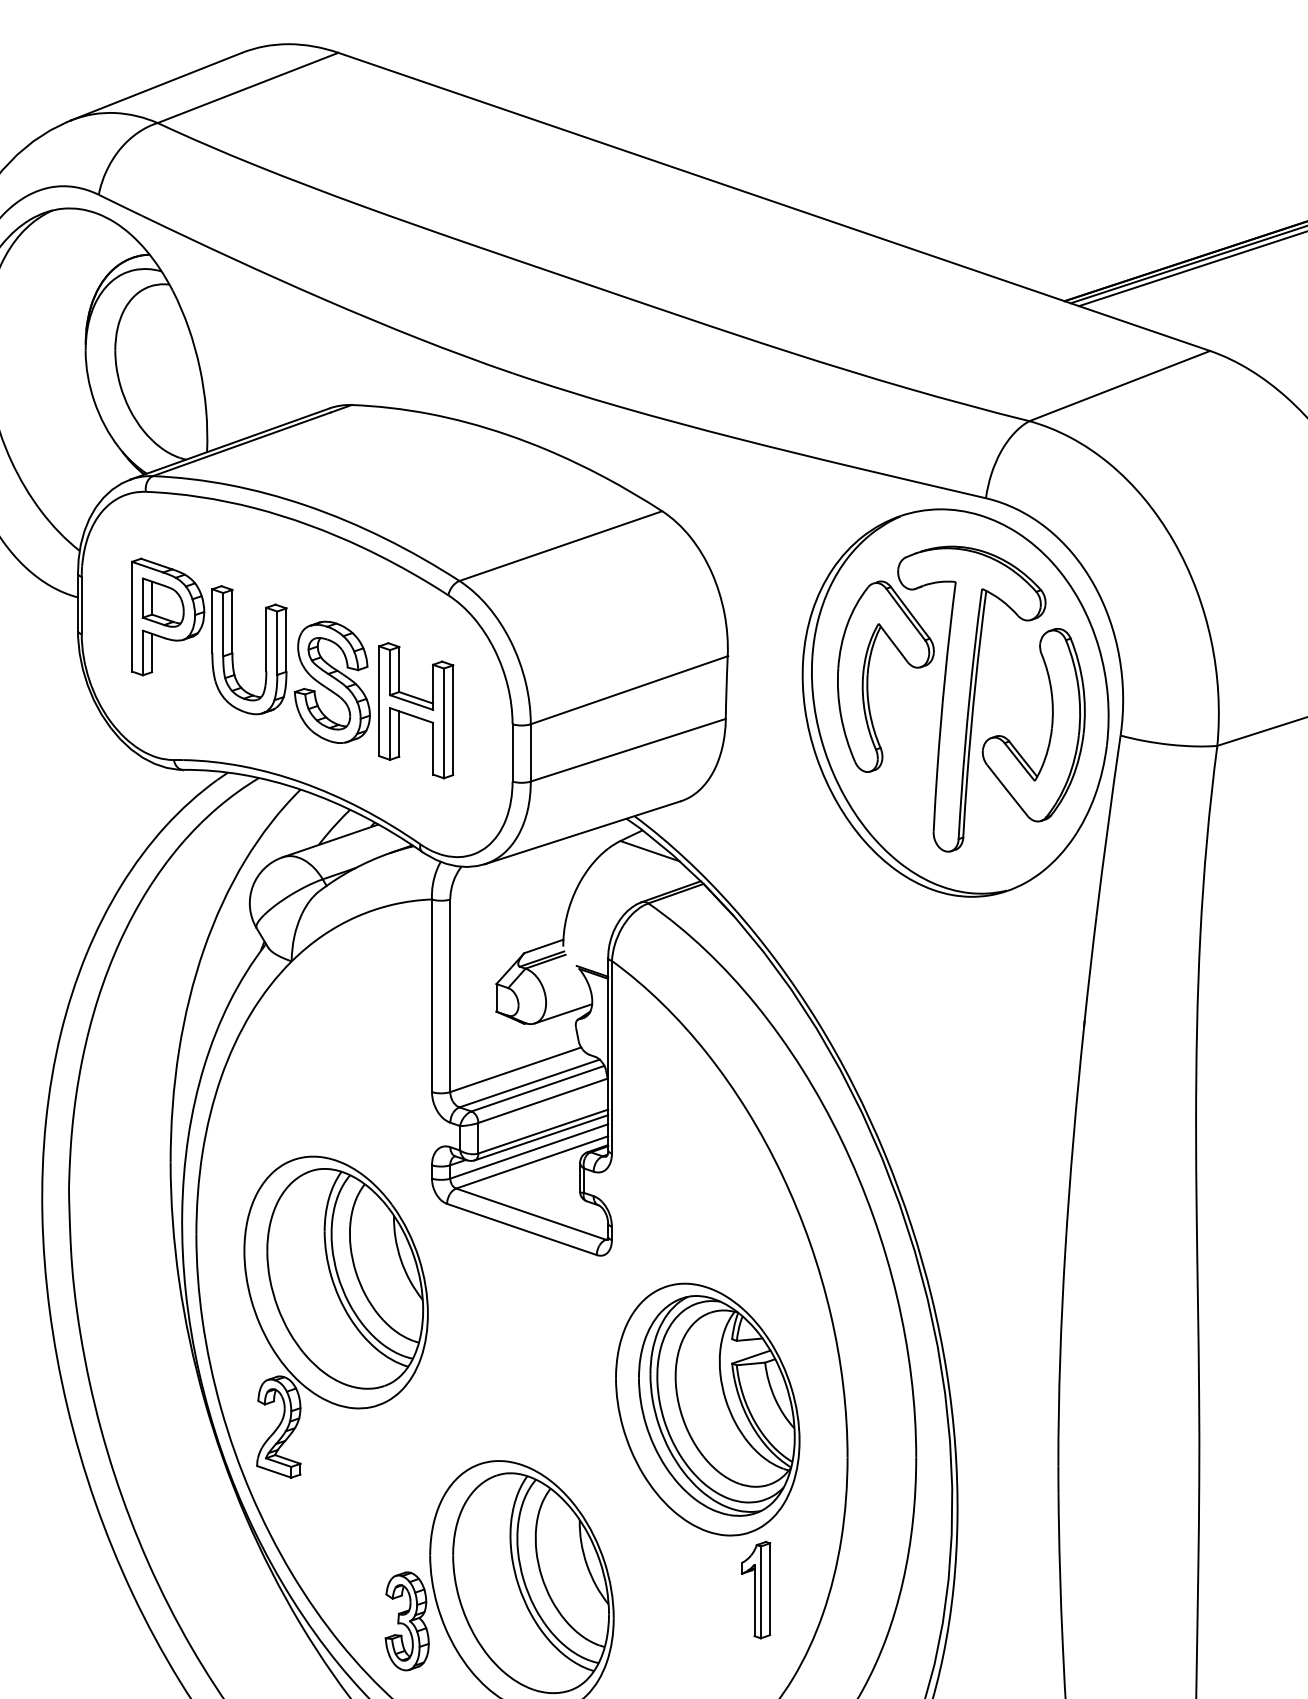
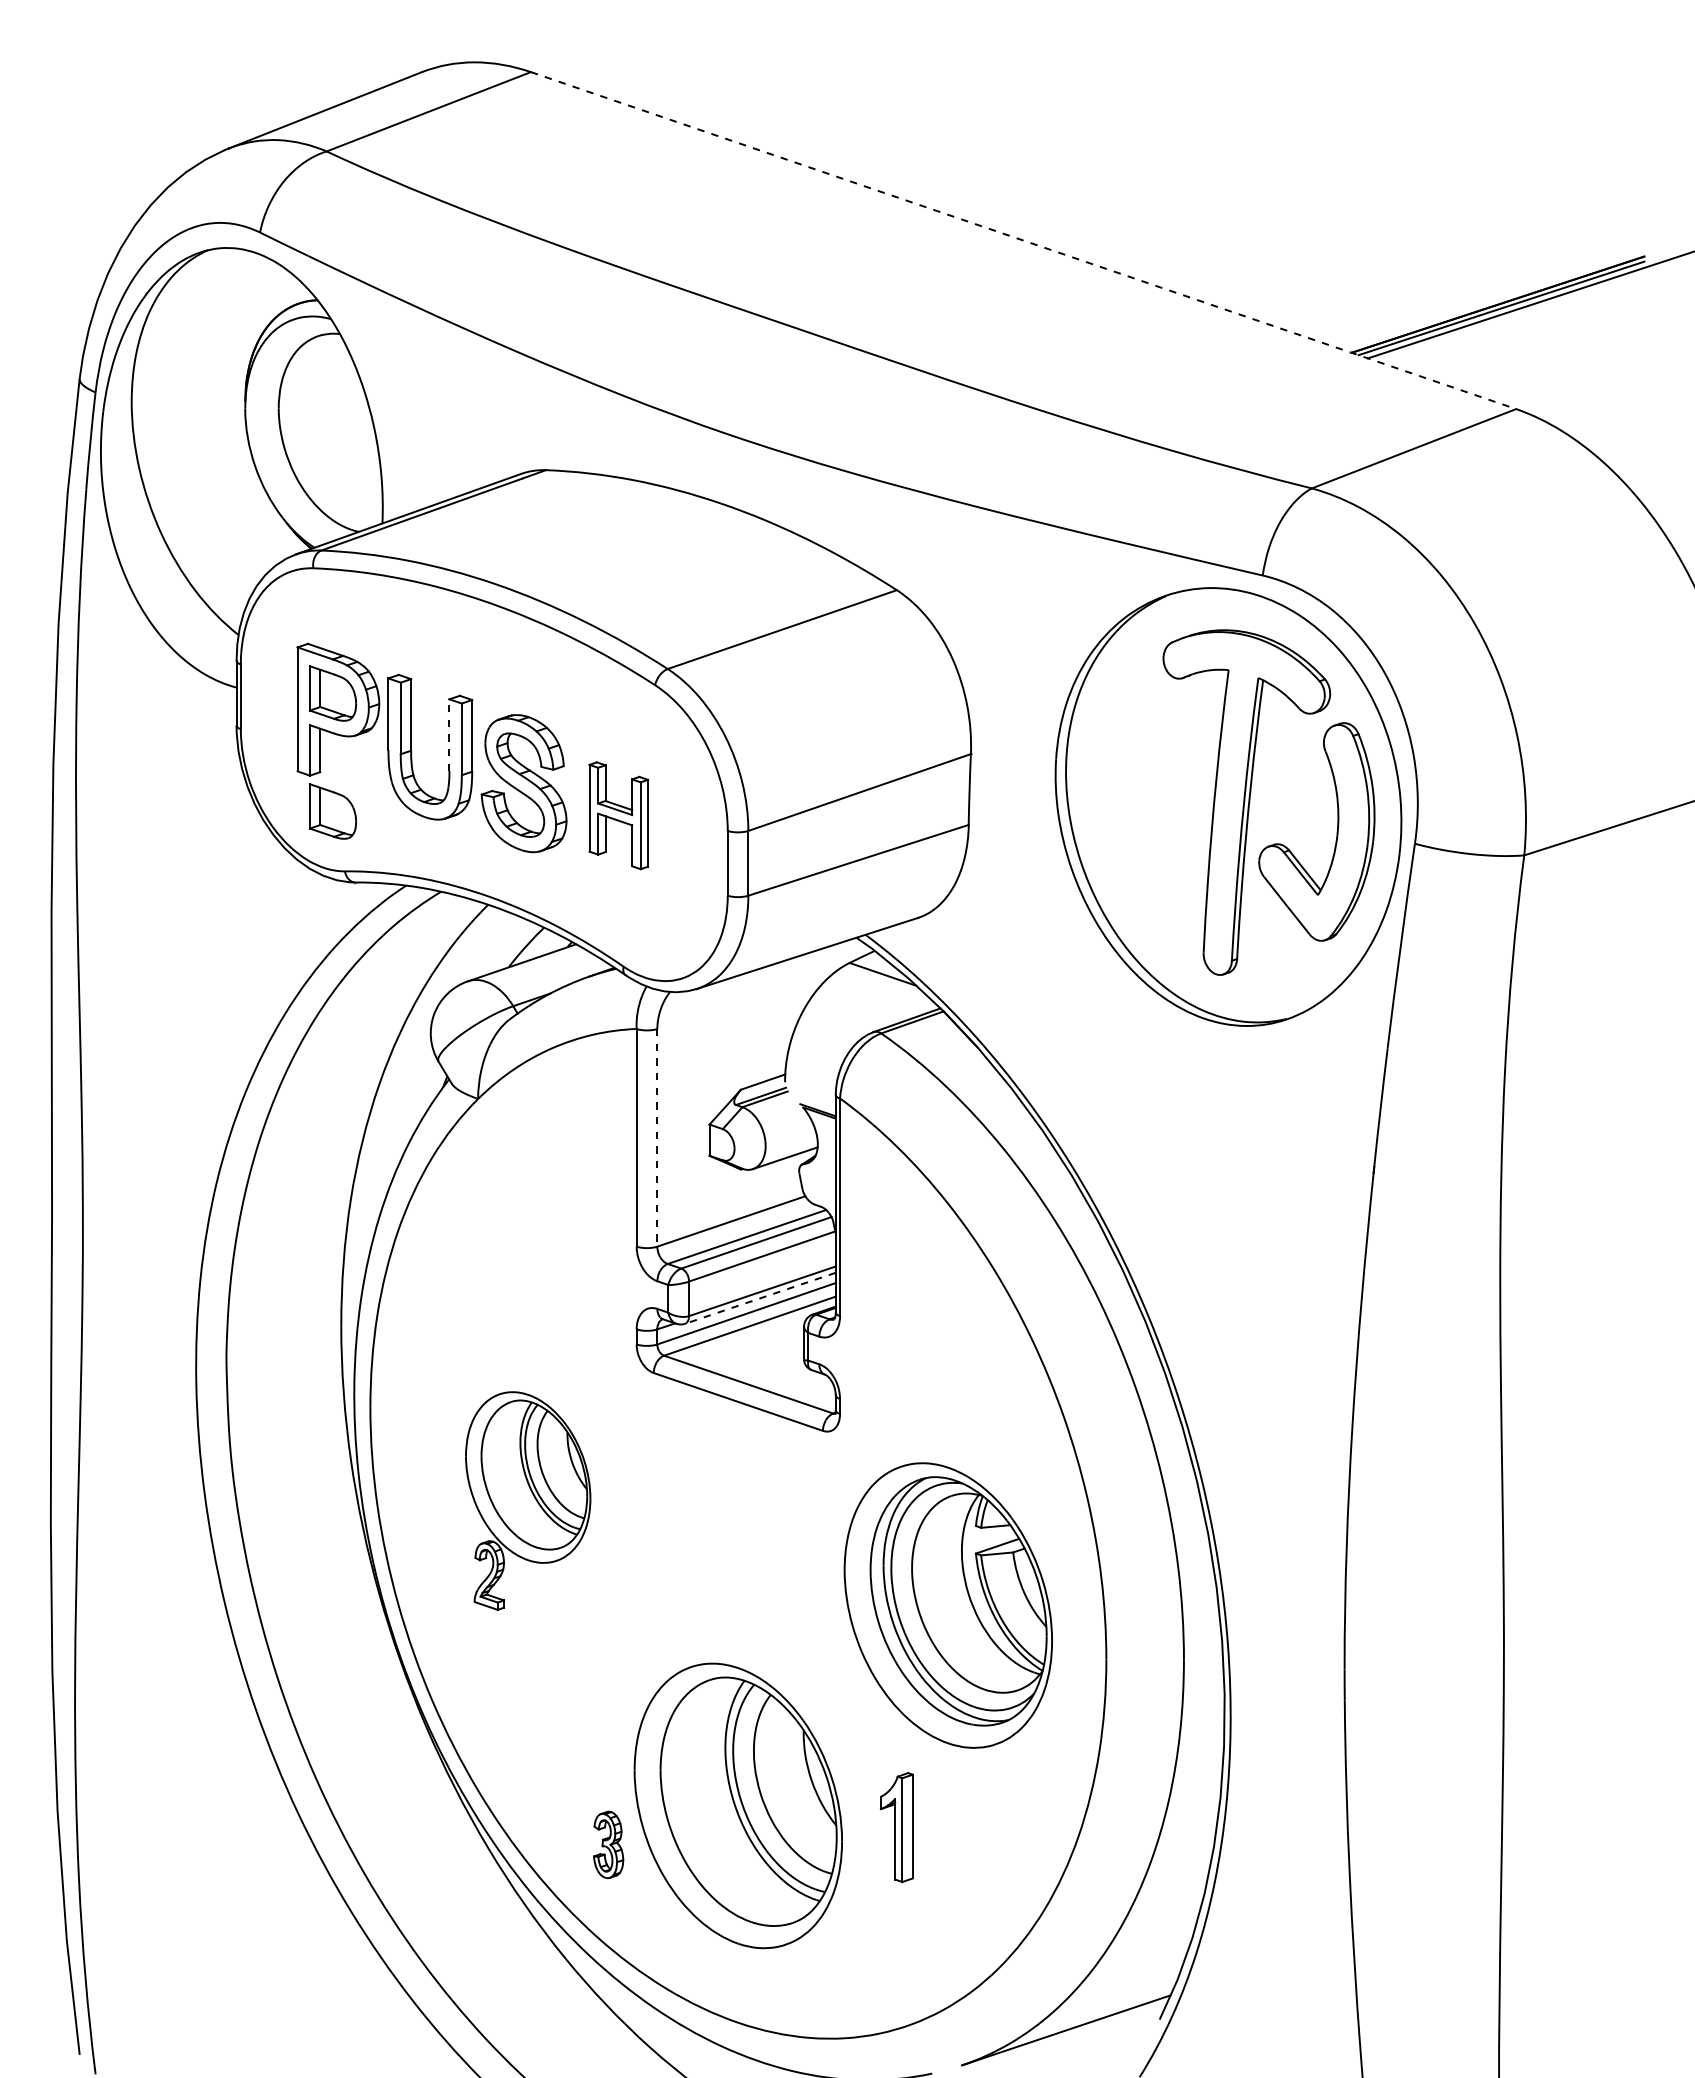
line: (774, 201) -> (1023, 240), solid -> dashed
line: (266, 639) -> (449, 735), solid -> dashed
part: (868, 673) -> (1130, 773), removed
part: (162, 707) -> (332, 811), added
part: (415, 710) -> (618, 815), size x0.7
line: (450, 995) -> (657, 1137), solid -> dashed
line: (541, 1137) -> (760, 1298), solid -> dashed
part: (335, 1316) -> (527, 1500), size x0.6
part: (755, 1590) -> (896, 1827), moved
part: (407, 1621) -> (608, 1844), size x0.6

